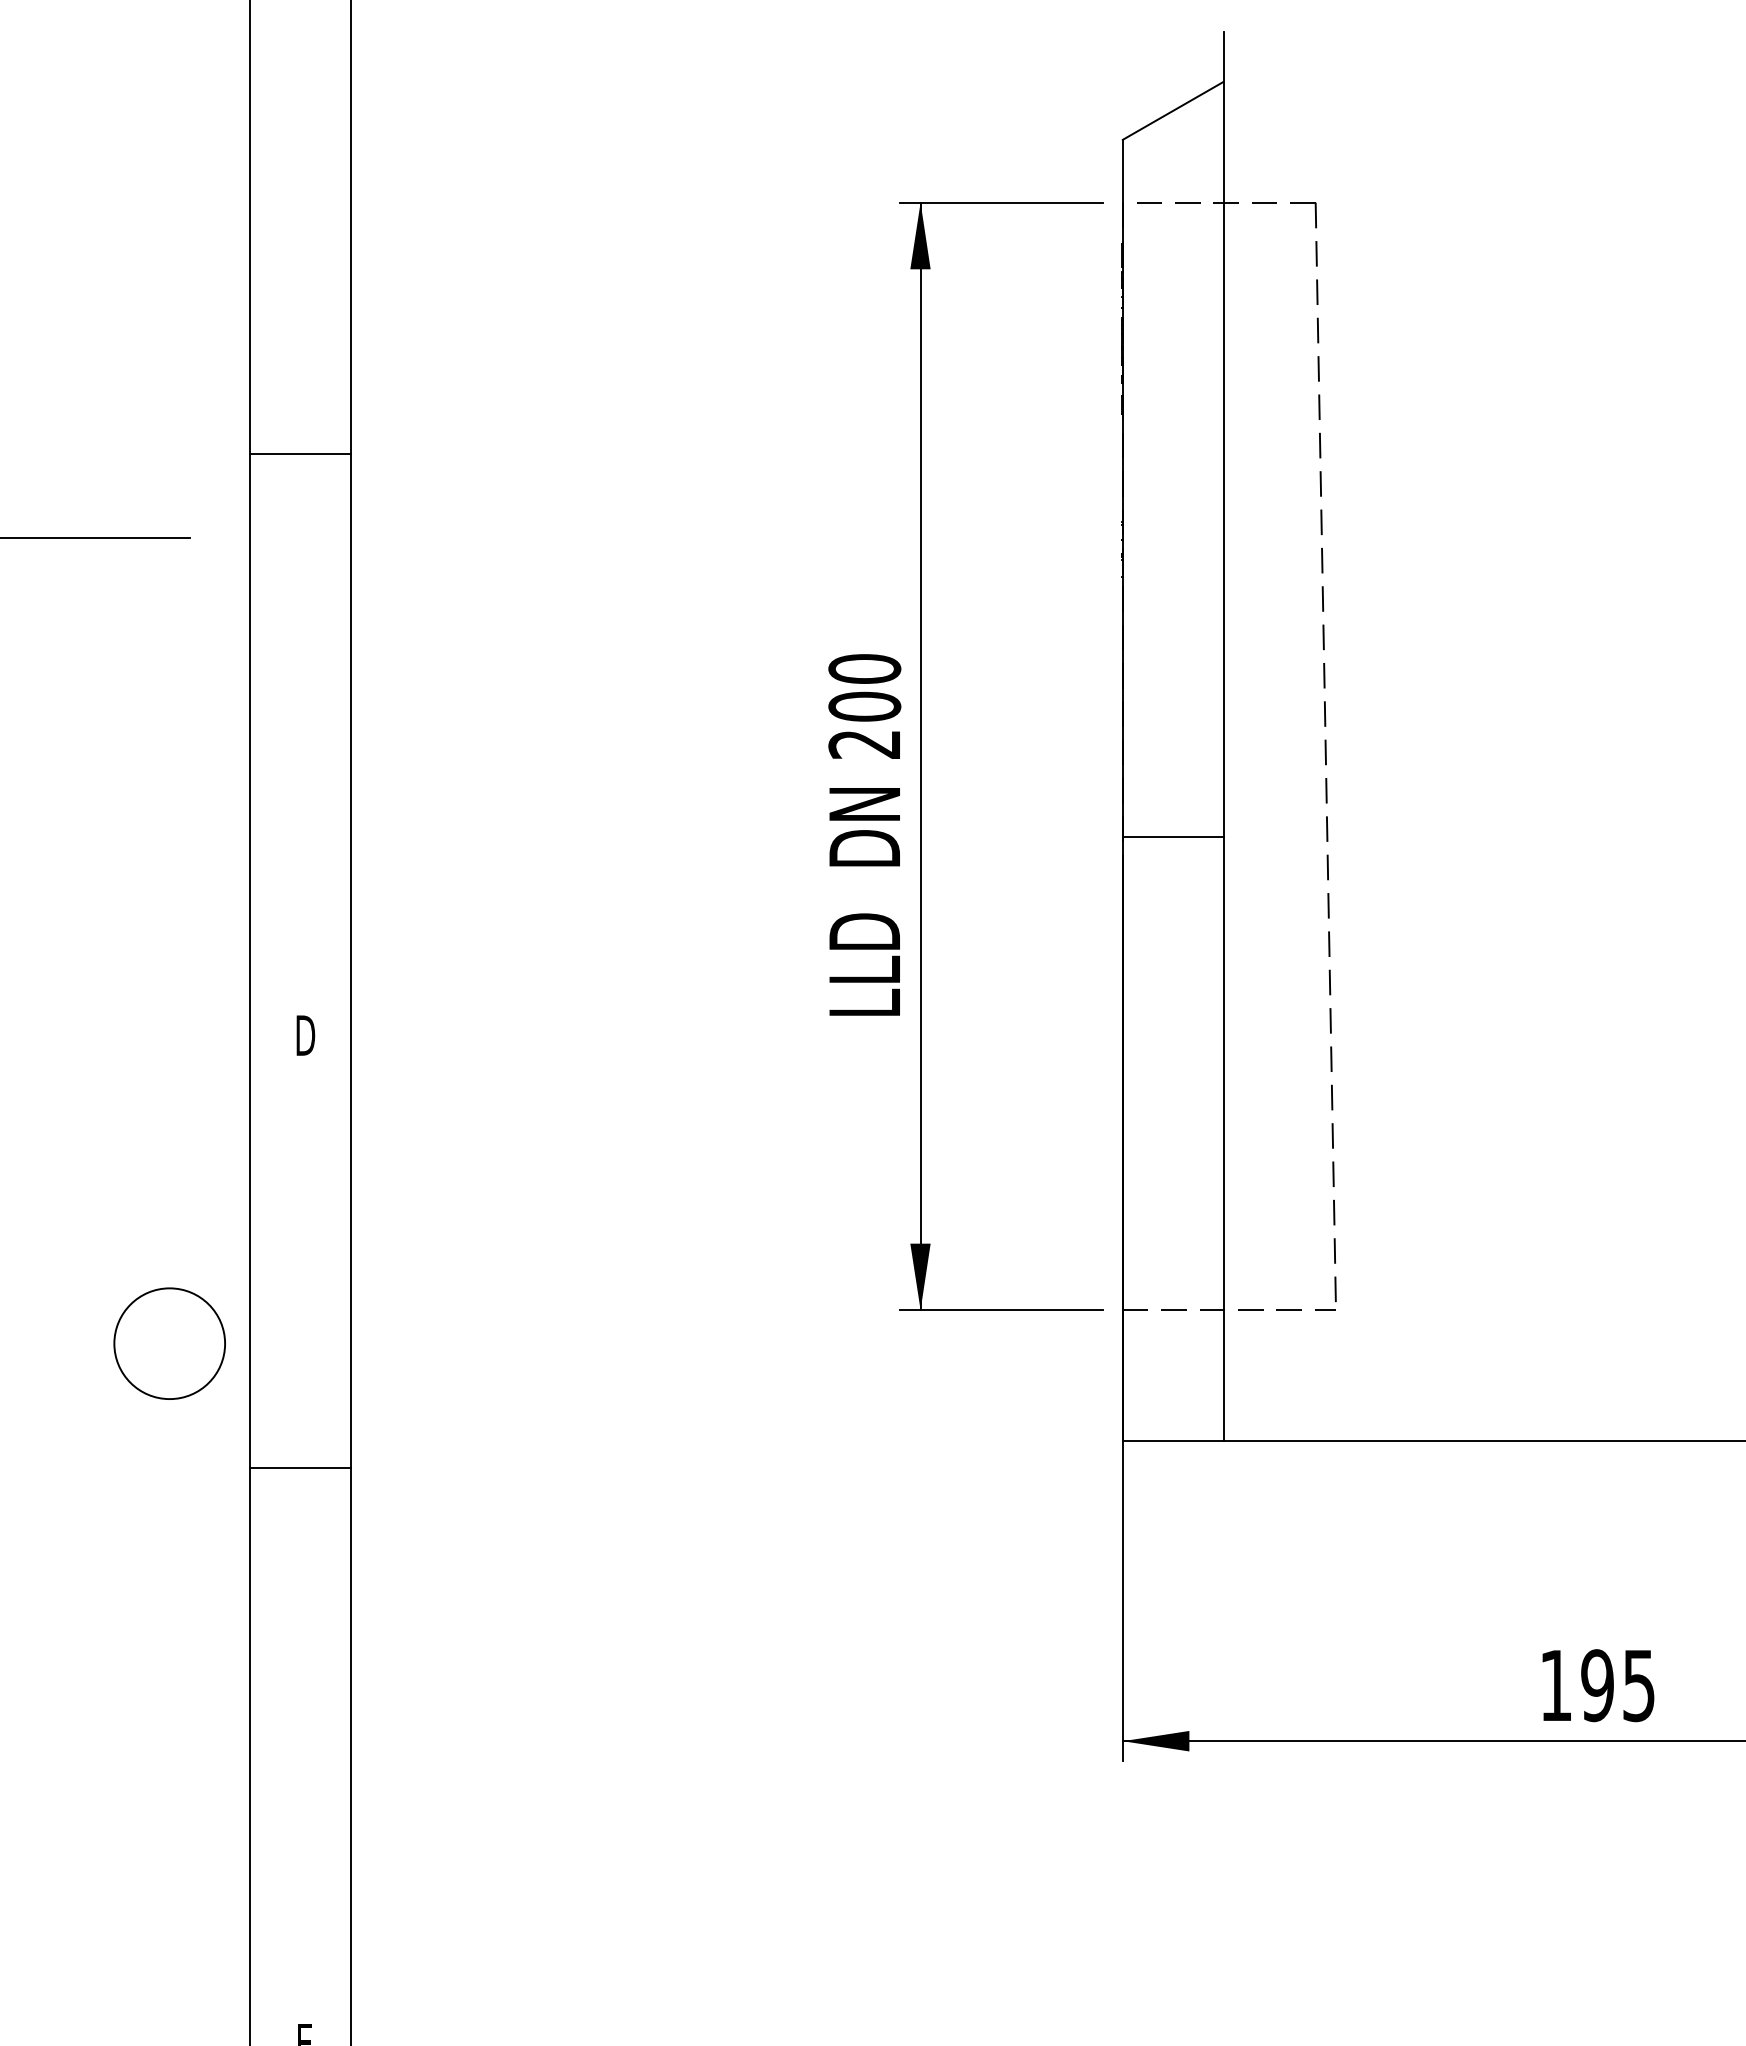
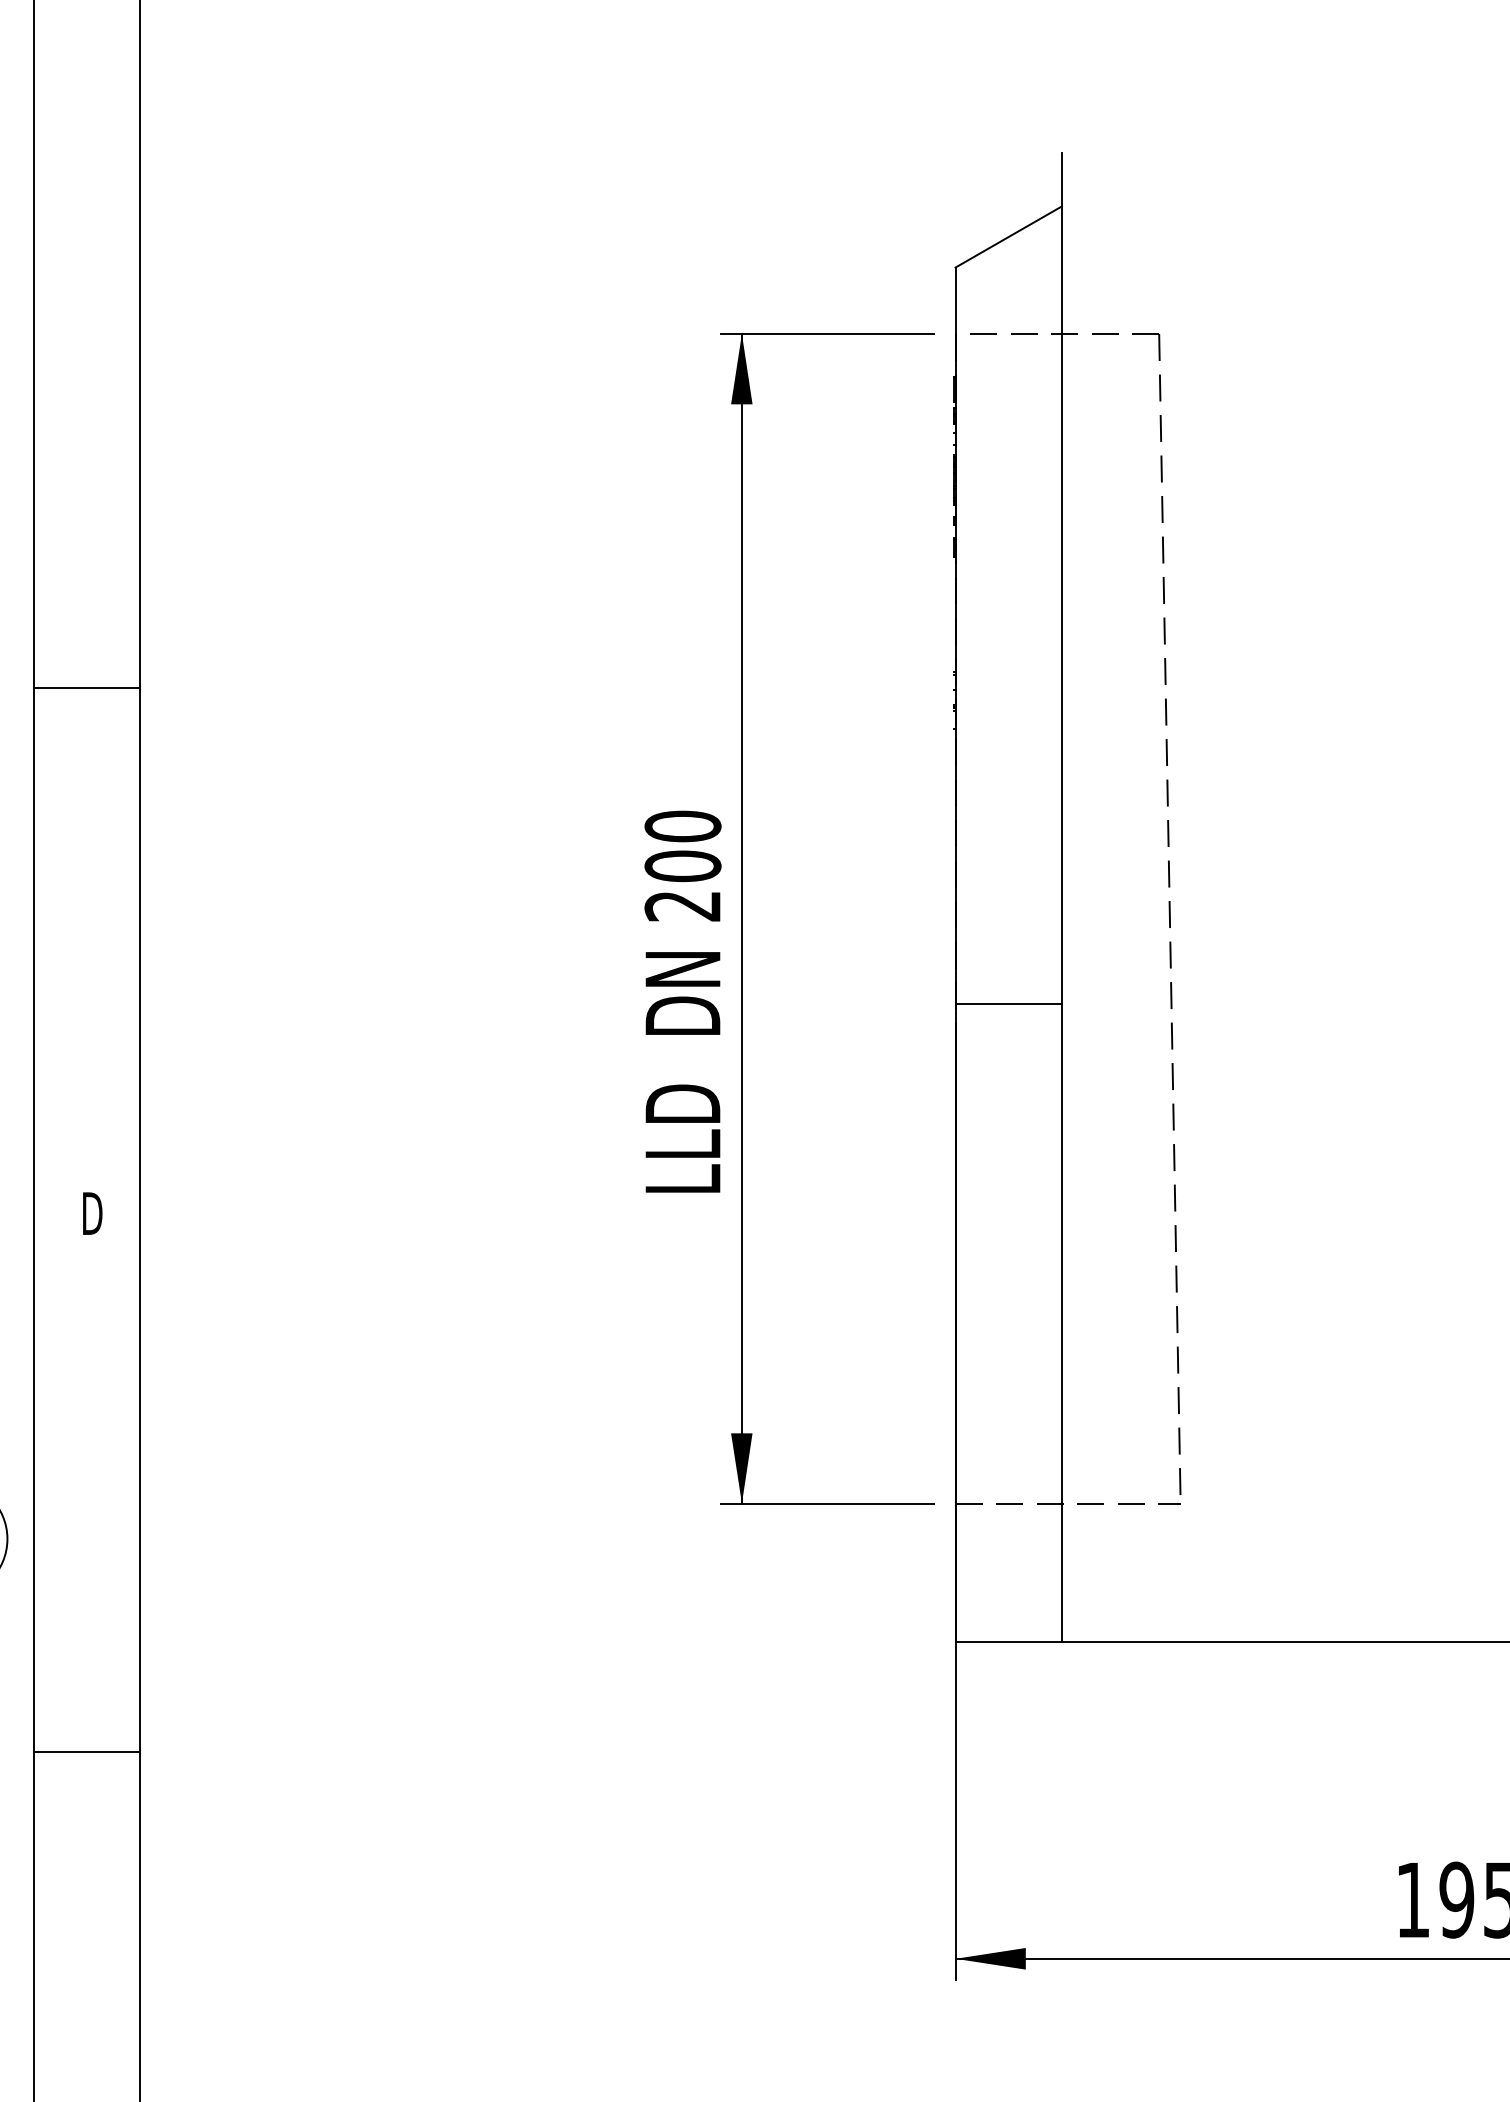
line: (300, 454) -> (87, 688), moved
line: (300, 1468) -> (87, 1752), moved

